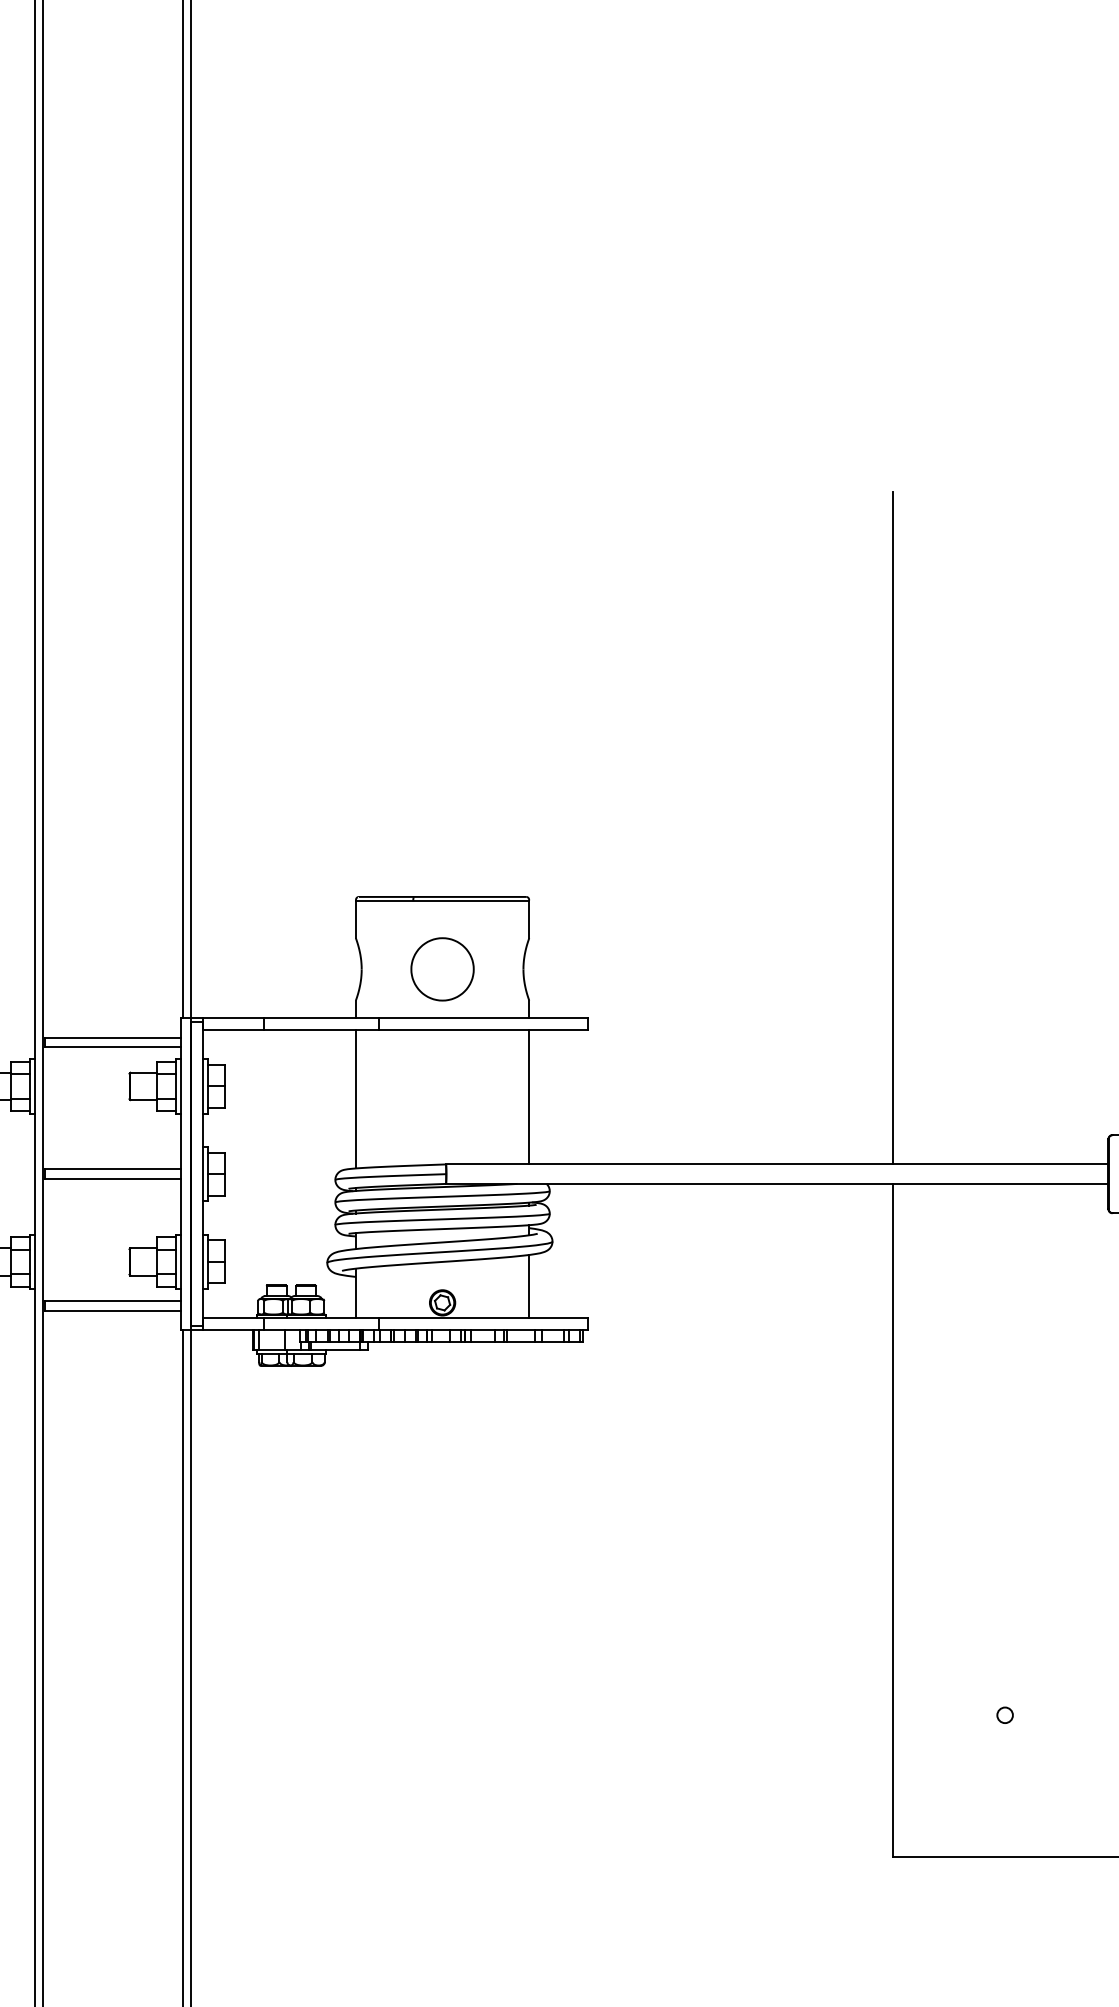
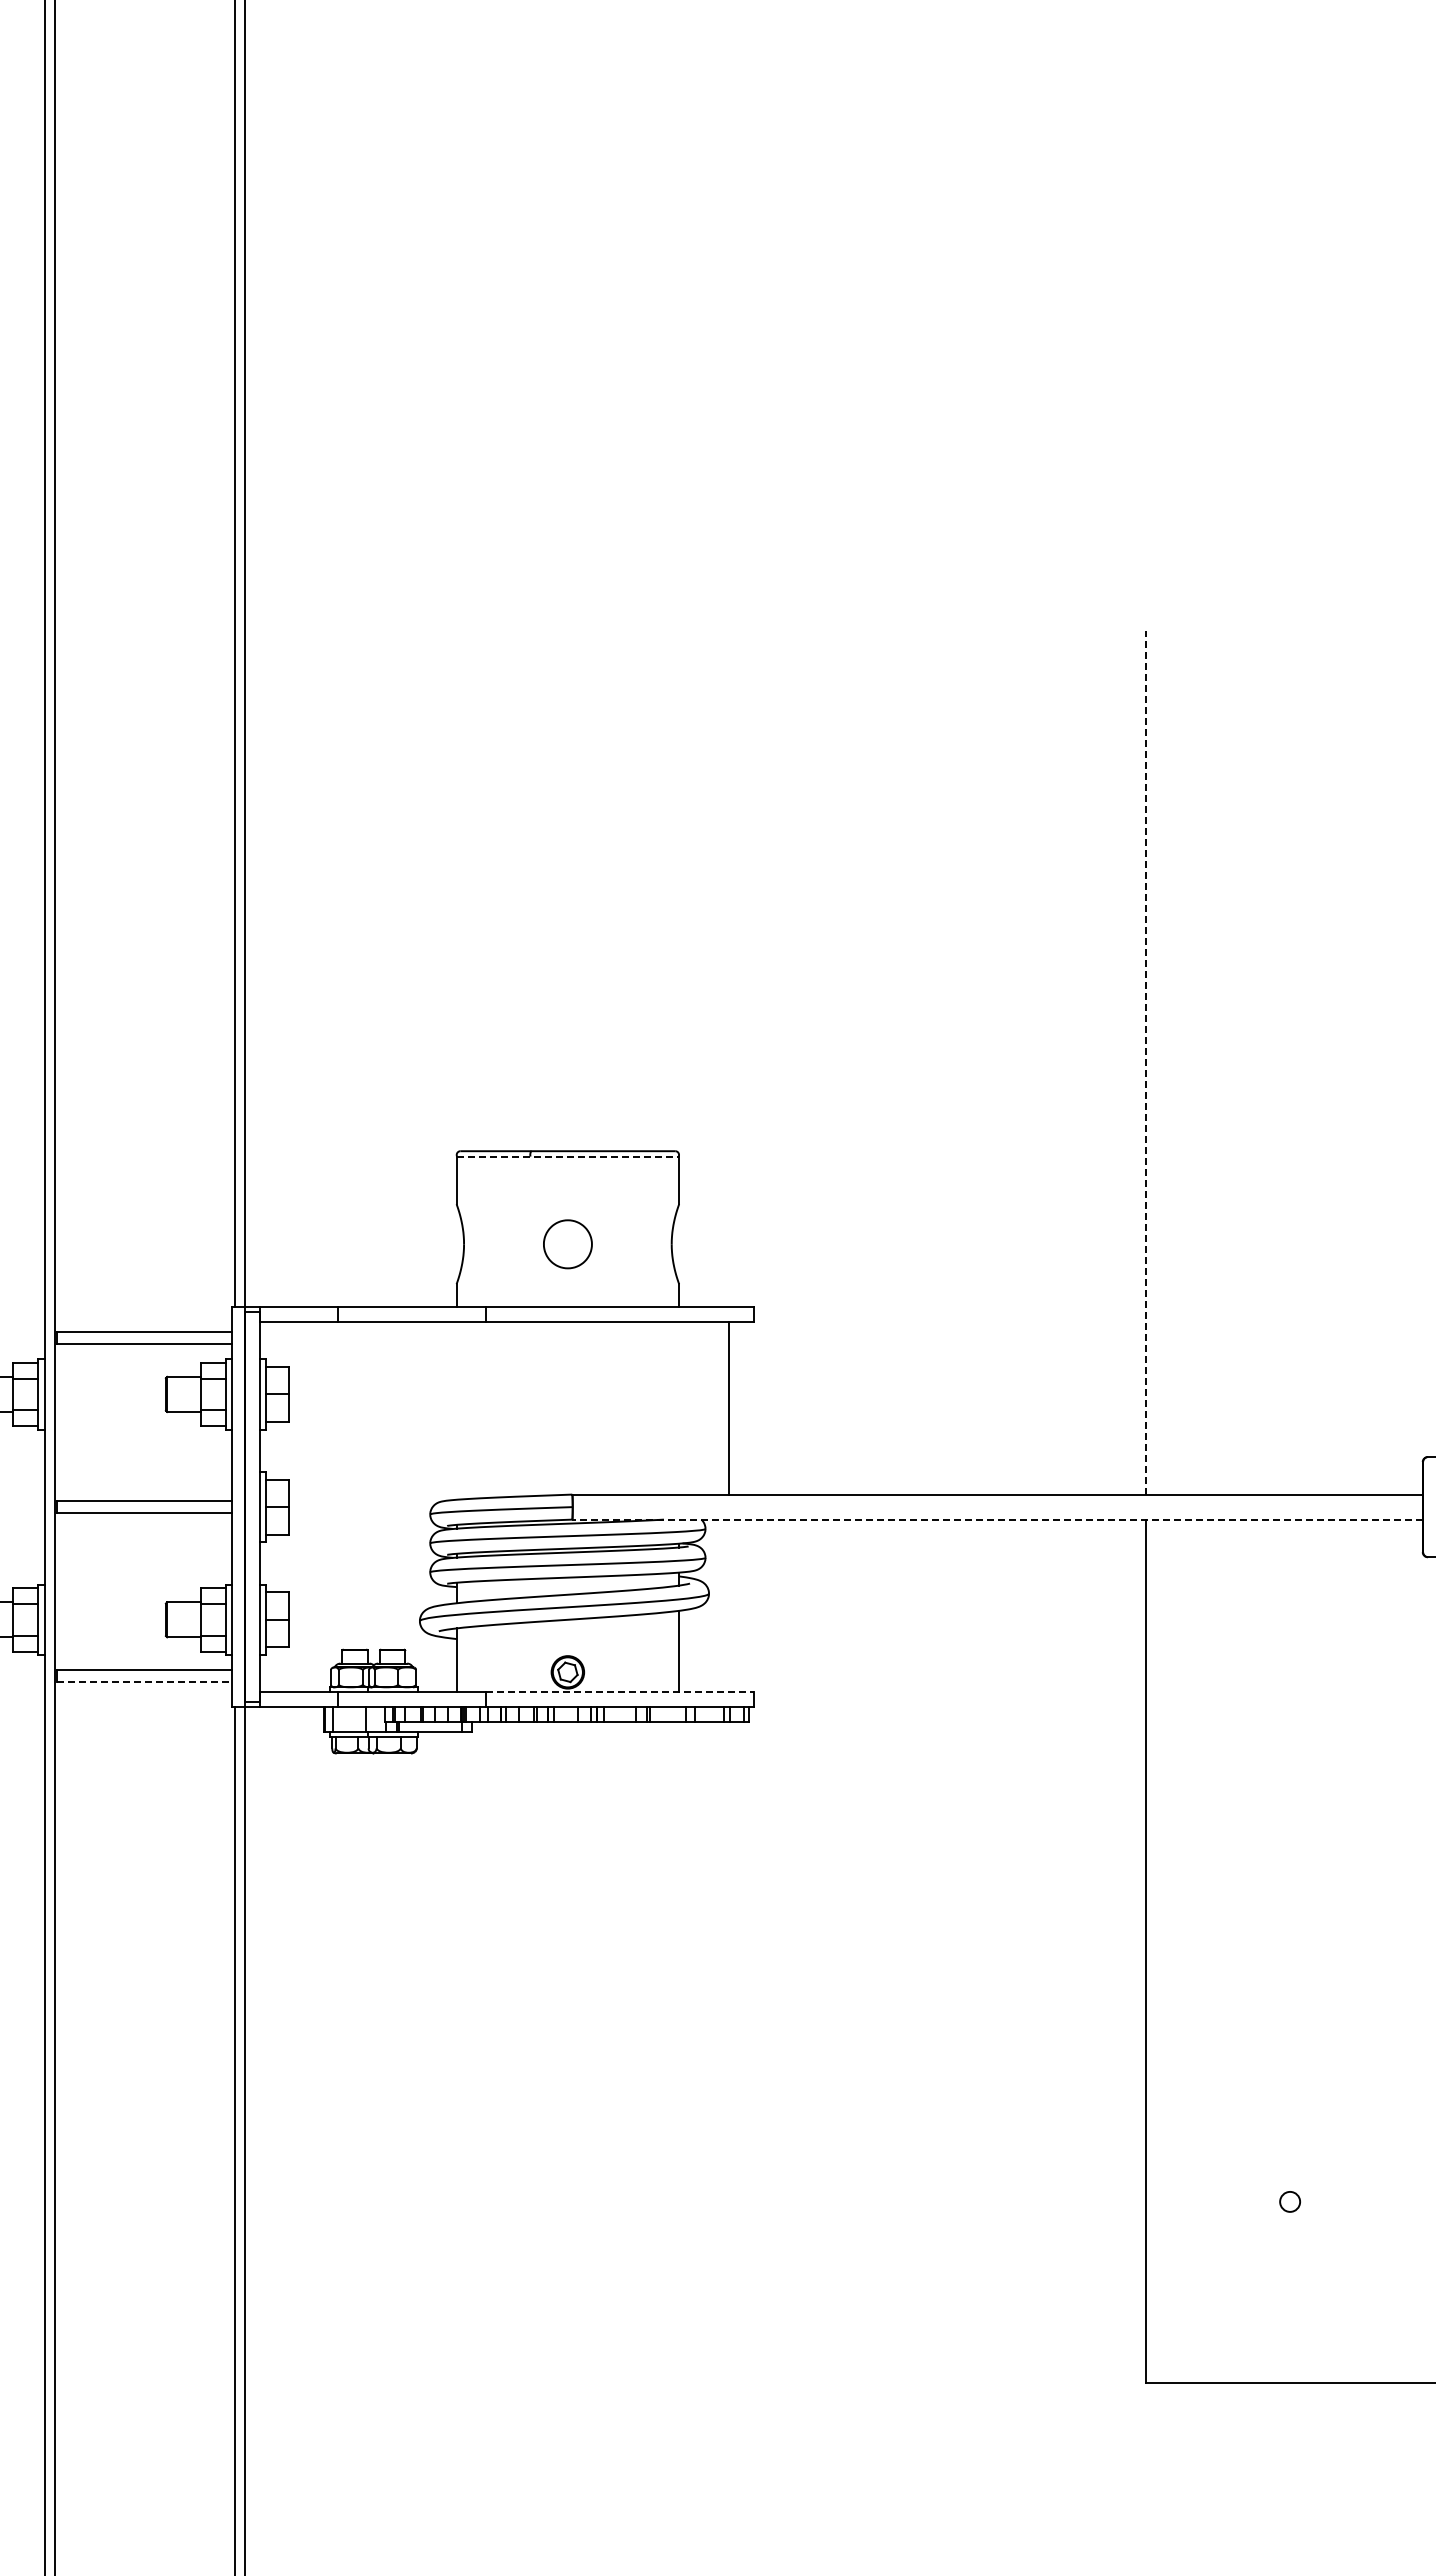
line: (893, 827) -> (1146, 1062), solid -> dashed
line: (443, 901) -> (568, 1156), solid -> dashed
part: (442, 969) -> (567, 1244), size x0.6
line: (529, 1096) -> (729, 1407), moved
line: (355, 1098) -> (456, 1410), removed
line: (777, 1183) -> (997, 1519), solid -> dashed
line: (112, 1310) -> (144, 1682), solid -> dashed
line: (483, 1318) -> (620, 1692), solid -> dashed

